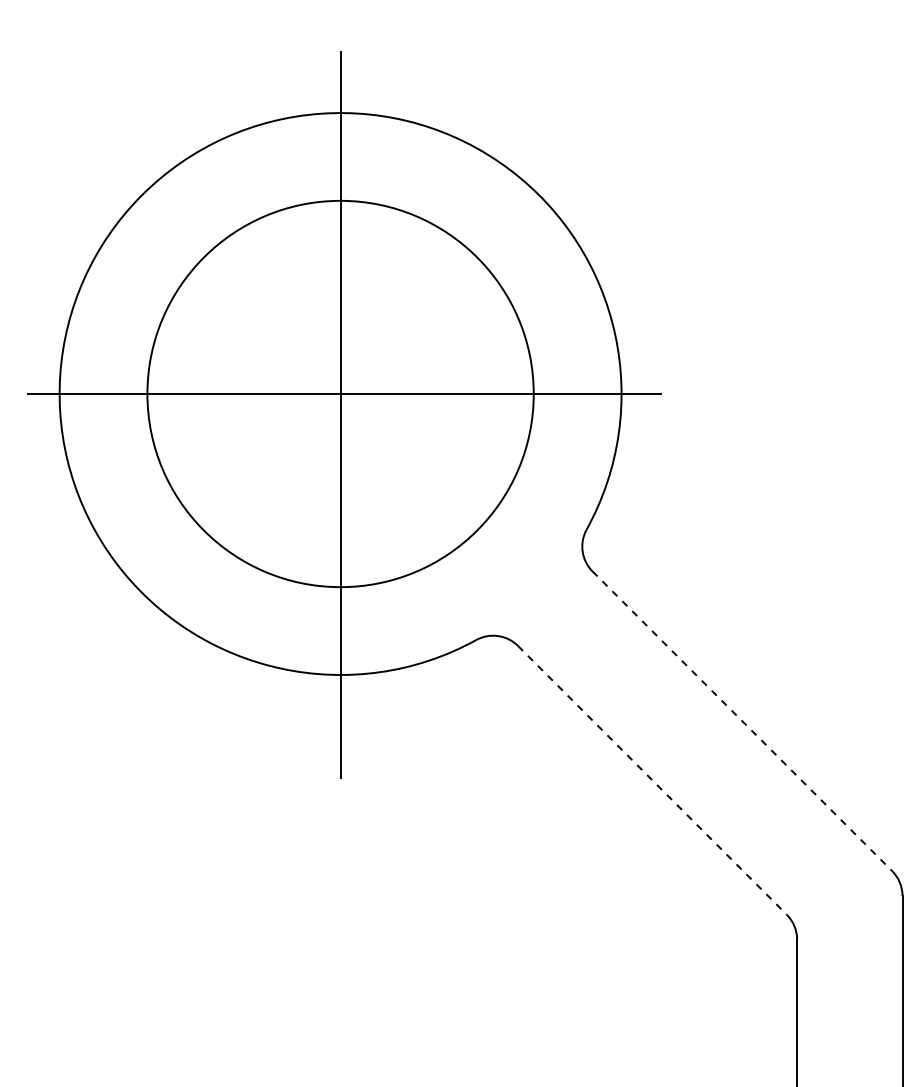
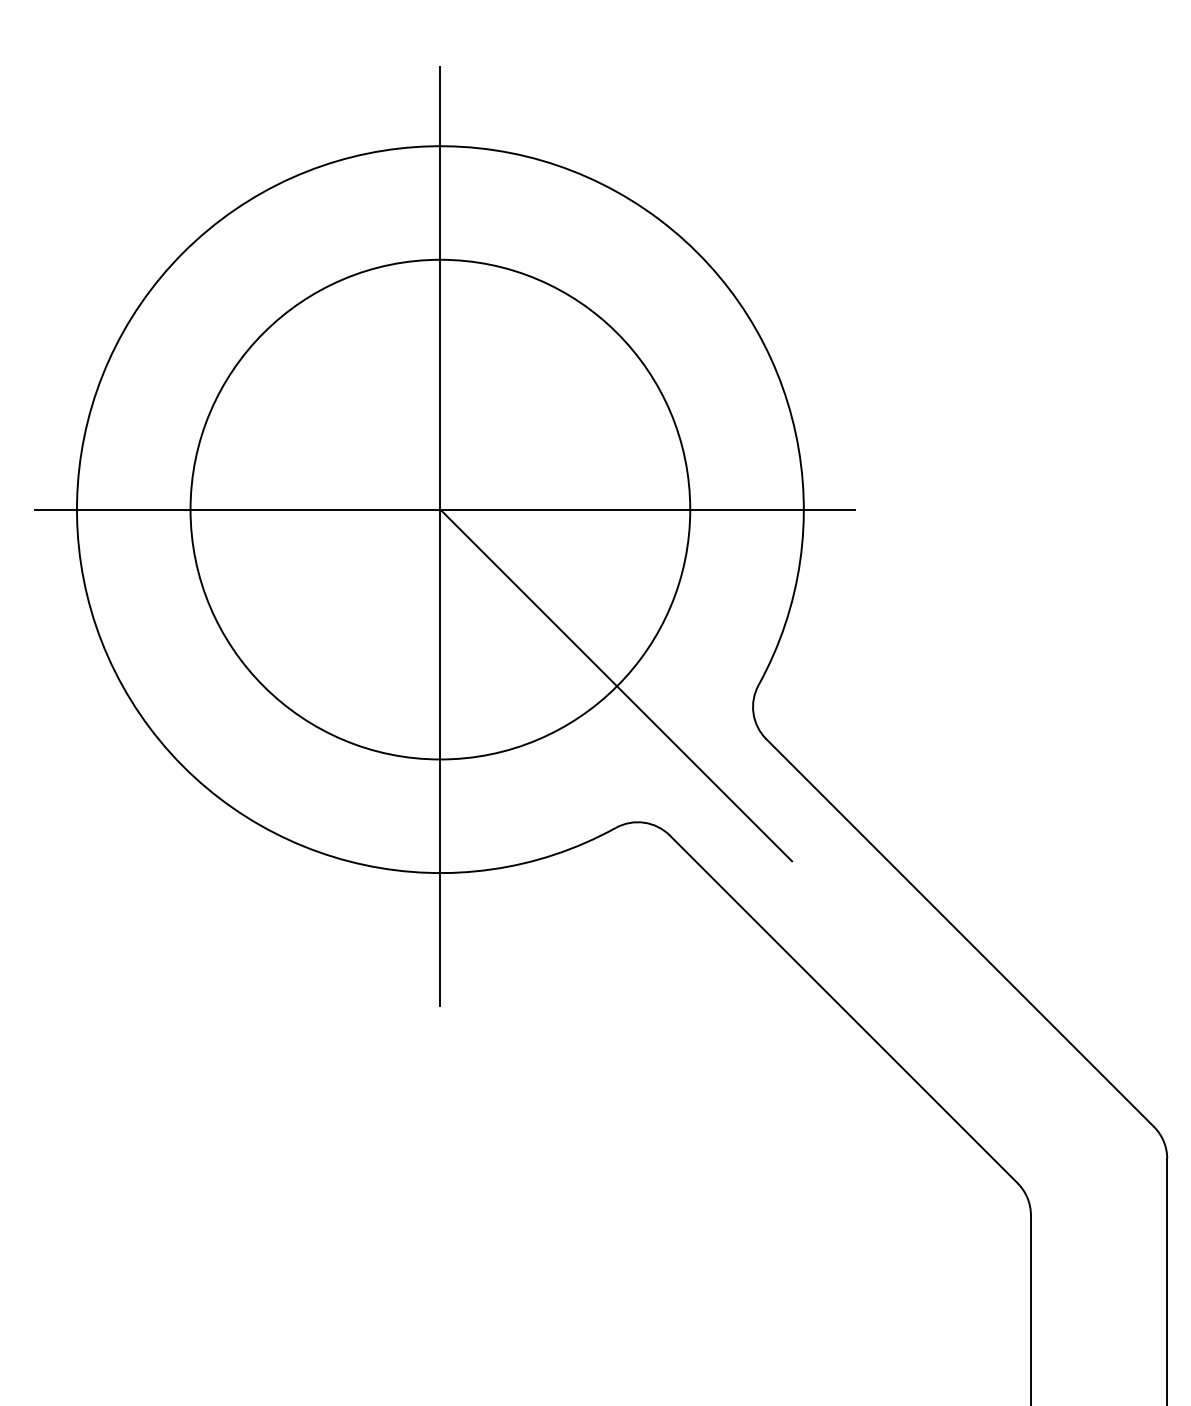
line: (476, 530) -> (616, 686), added
line: (742, 721) -> (960, 933), dashed -> solid
line: (652, 780) -> (843, 1009), dashed -> solid

